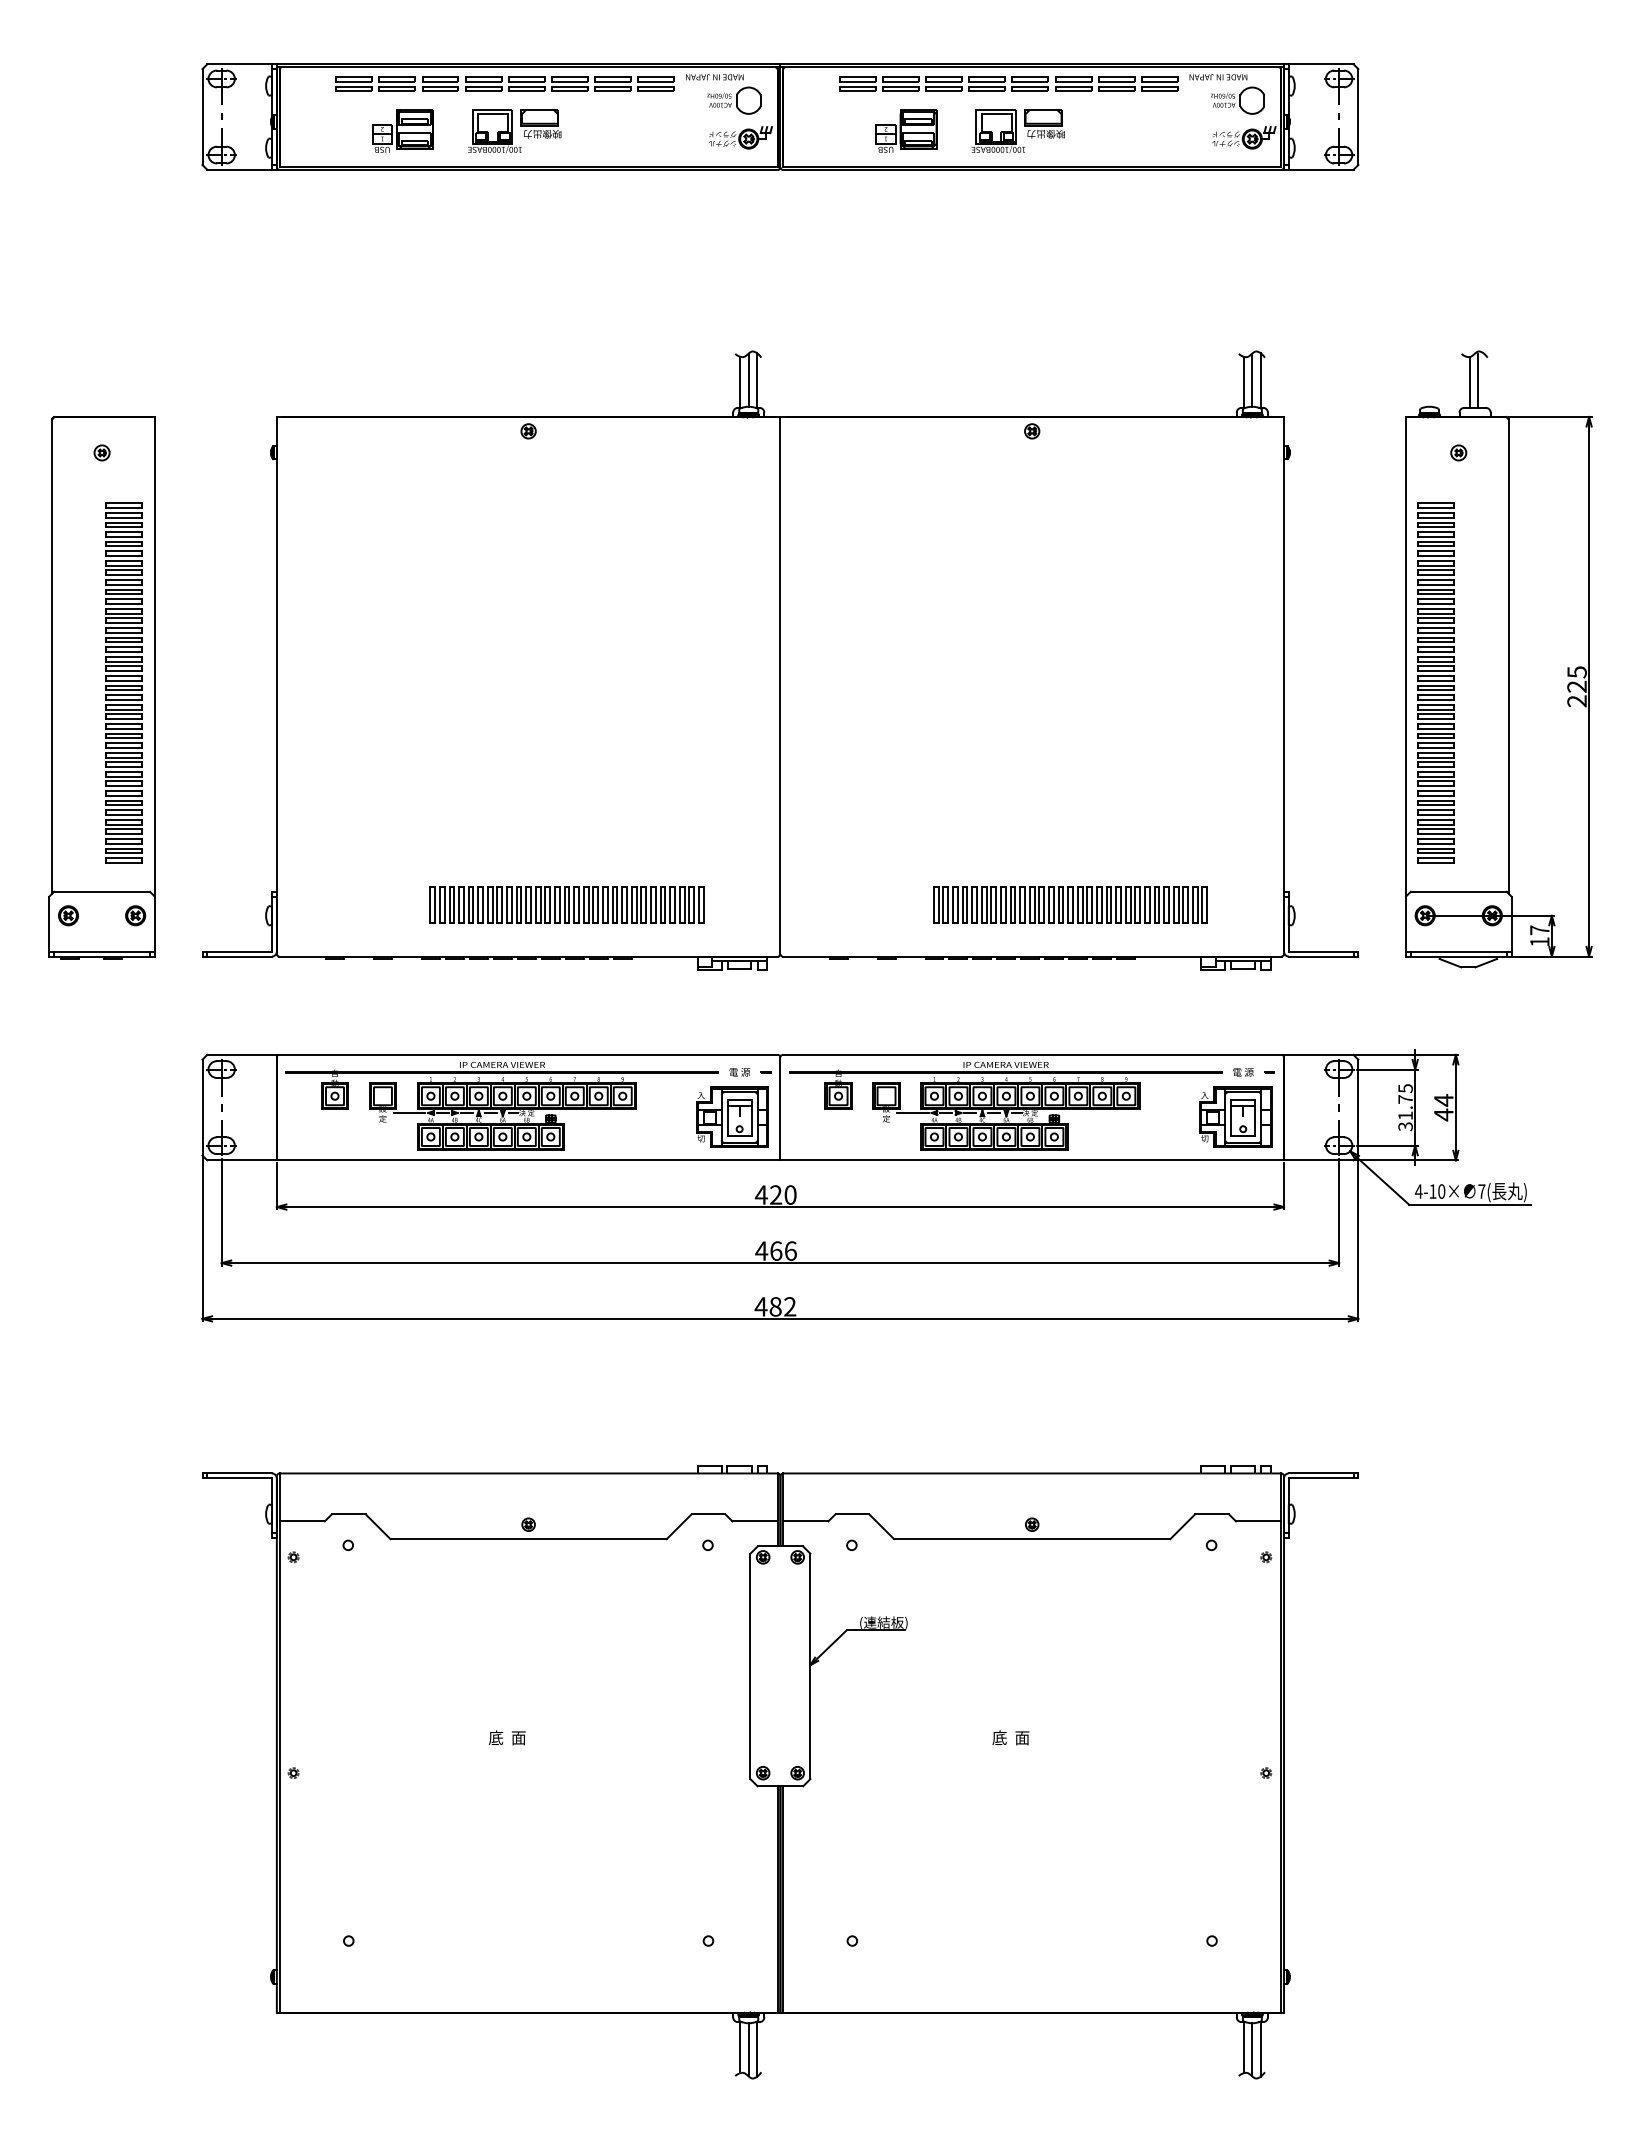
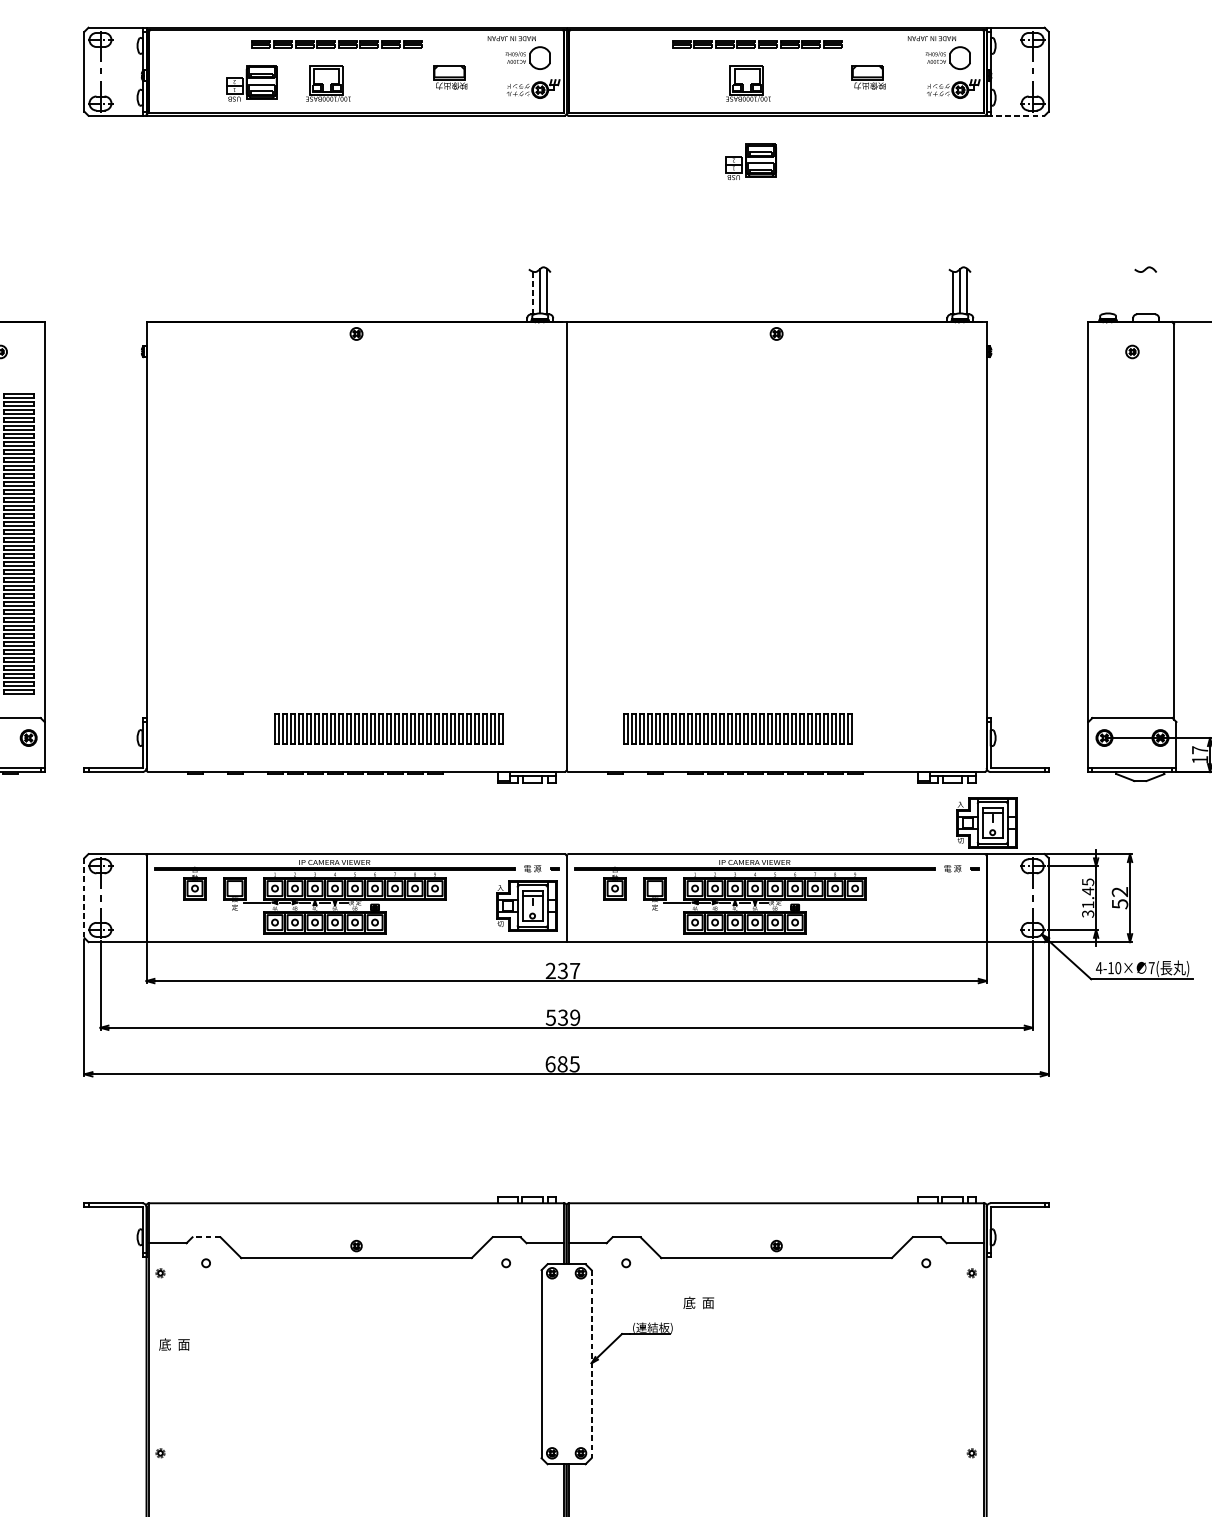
part: (504, 83) -> (336, 43), size x0.6
part: (1008, 83) -> (756, 43), size x0.6
part: (540, 123) -> (449, 77), moved
part: (1044, 123) -> (868, 77), moved
part: (906, 130) -> (751, 161), moved
line: (1318, 169) -> (1015, 115), solid -> dashed
line: (1478, 380) -> (1148, 291), removed
line: (1469, 381) -> (1141, 292), removed
line: (740, 382) -> (533, 293), solid -> dashed
part: (1435, 682) -> (1113, 543), removed
part: (1070, 904) -> (737, 728), moved
text: (1405, 1099) -> (1088, 891), 31.75 -> 31.45
line: (202, 1107) -> (84, 897), solid -> dashed
text: (1443, 1107) -> (1119, 897), 44 -> 52
part: (1235, 1116) -> (986, 822), moved
text: (775, 1194) -> (562, 970), 420 -> 237
text: (775, 1250) -> (562, 1017), 466 -> 539
text: (775, 1306) -> (562, 1064), 482 -> 685
line: (348, 1514) -> (206, 1237), solid -> dashed
line: (810, 1666) -> (591, 1364), solid -> dashed
text: (507, 1737) -> (174, 1344), moved
text: (1010, 1737) -> (698, 1302), moved

